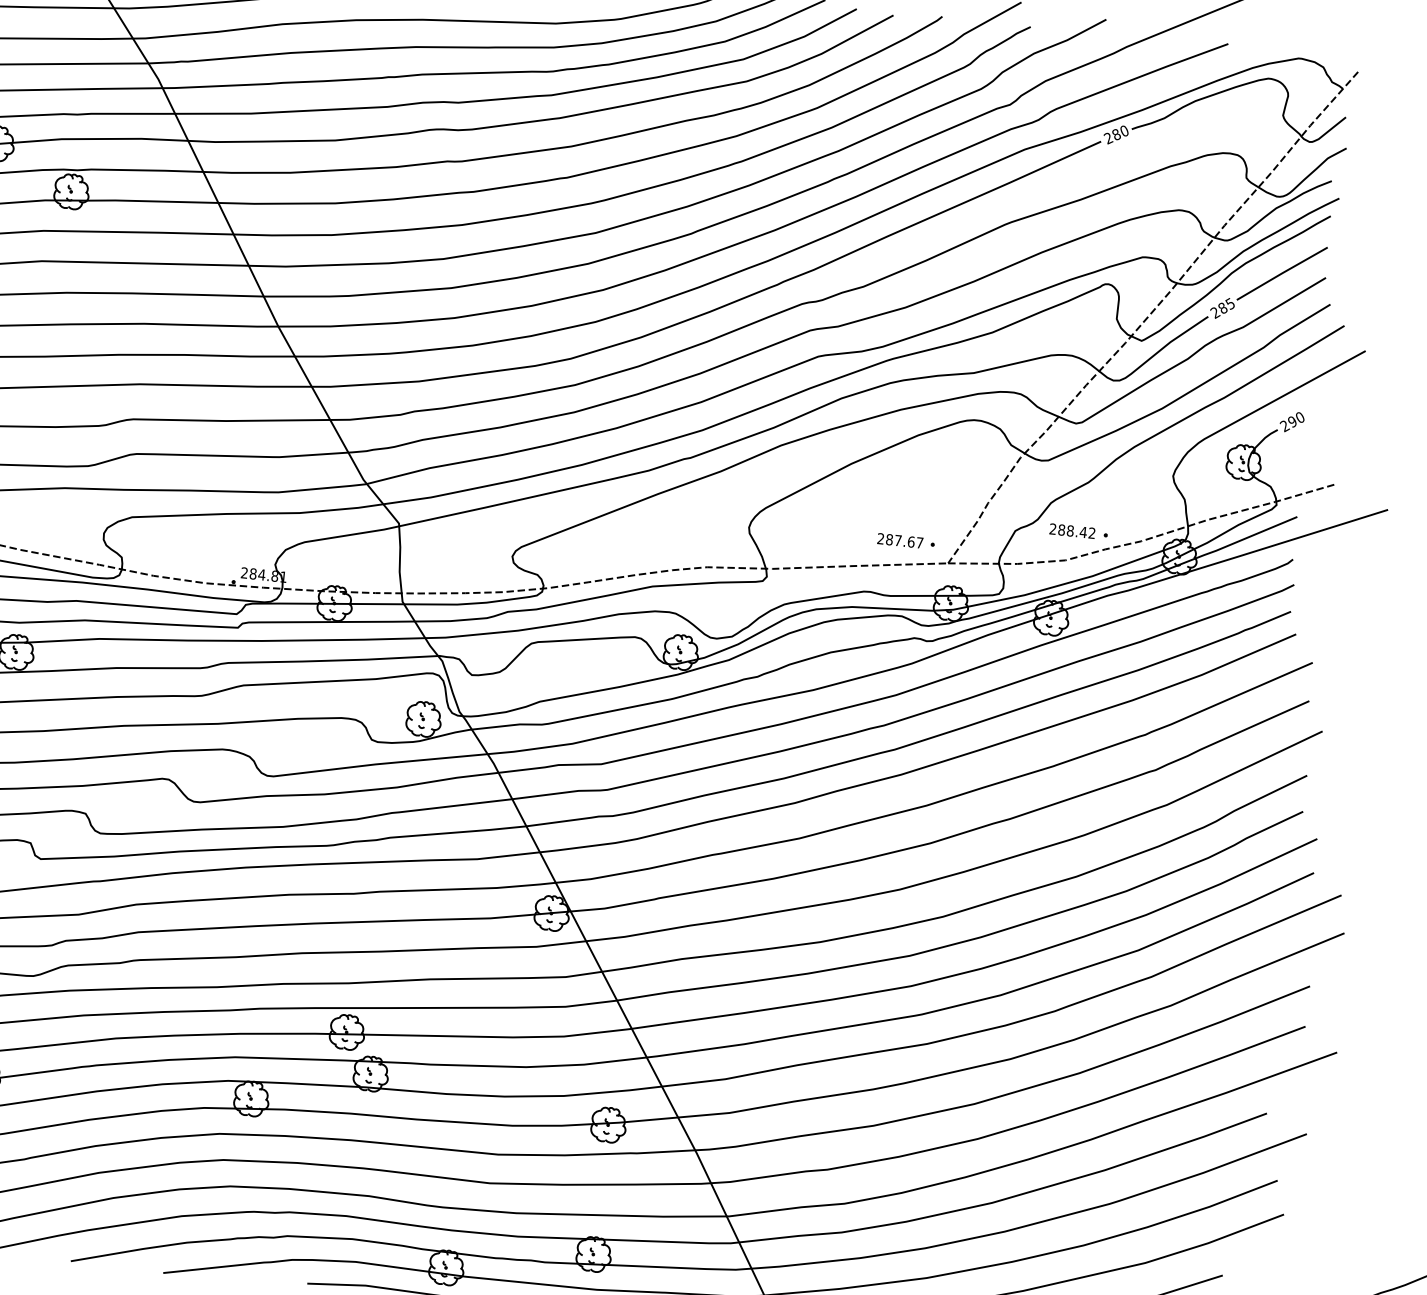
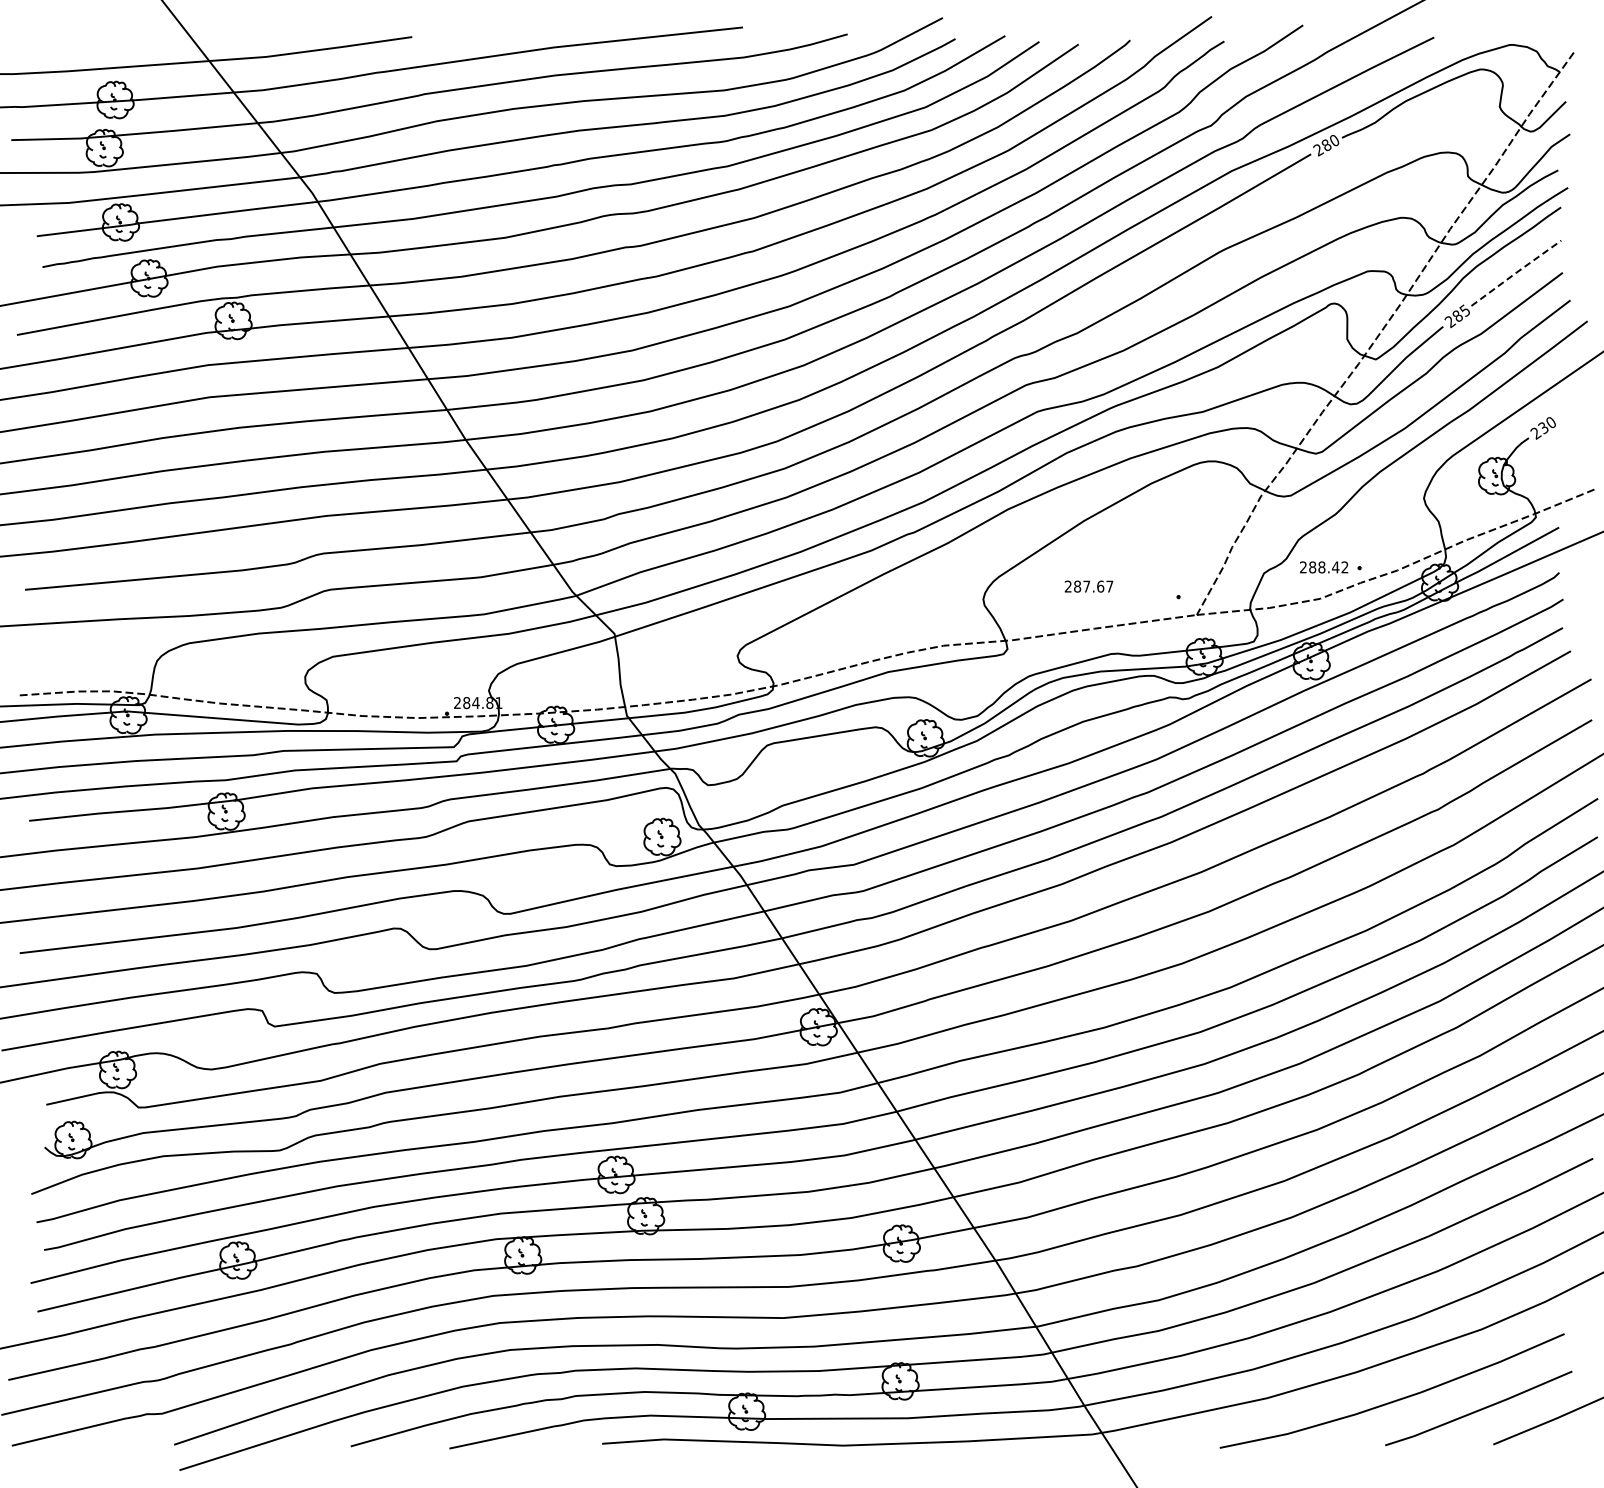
line: (1282, 273) -> (1516, 272), solid -> dashed
text: (1292, 422) -> (1543, 428), 290 -> 230
text: (899, 540) -> (1088, 586), moved

